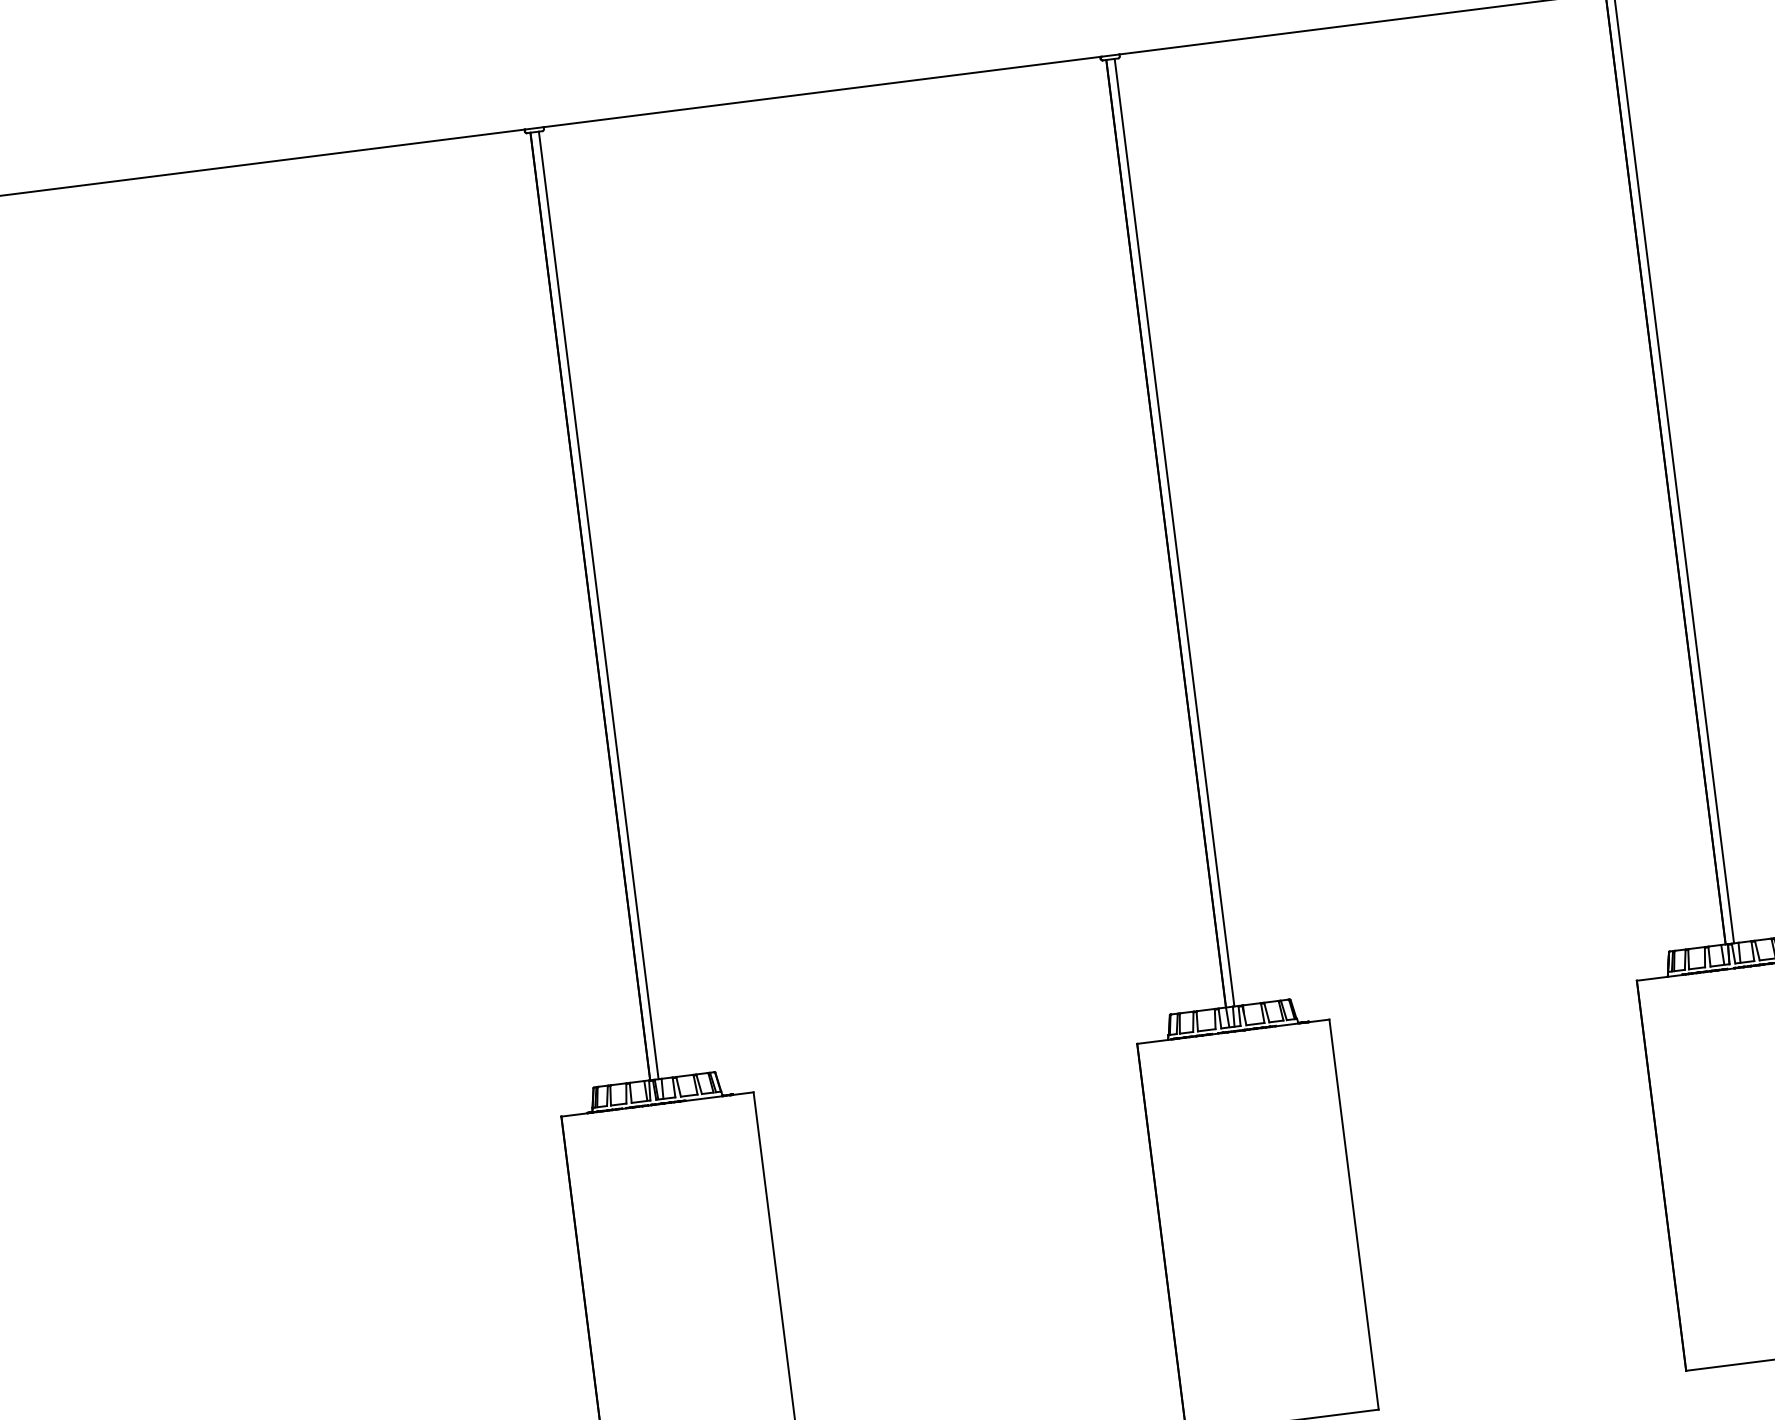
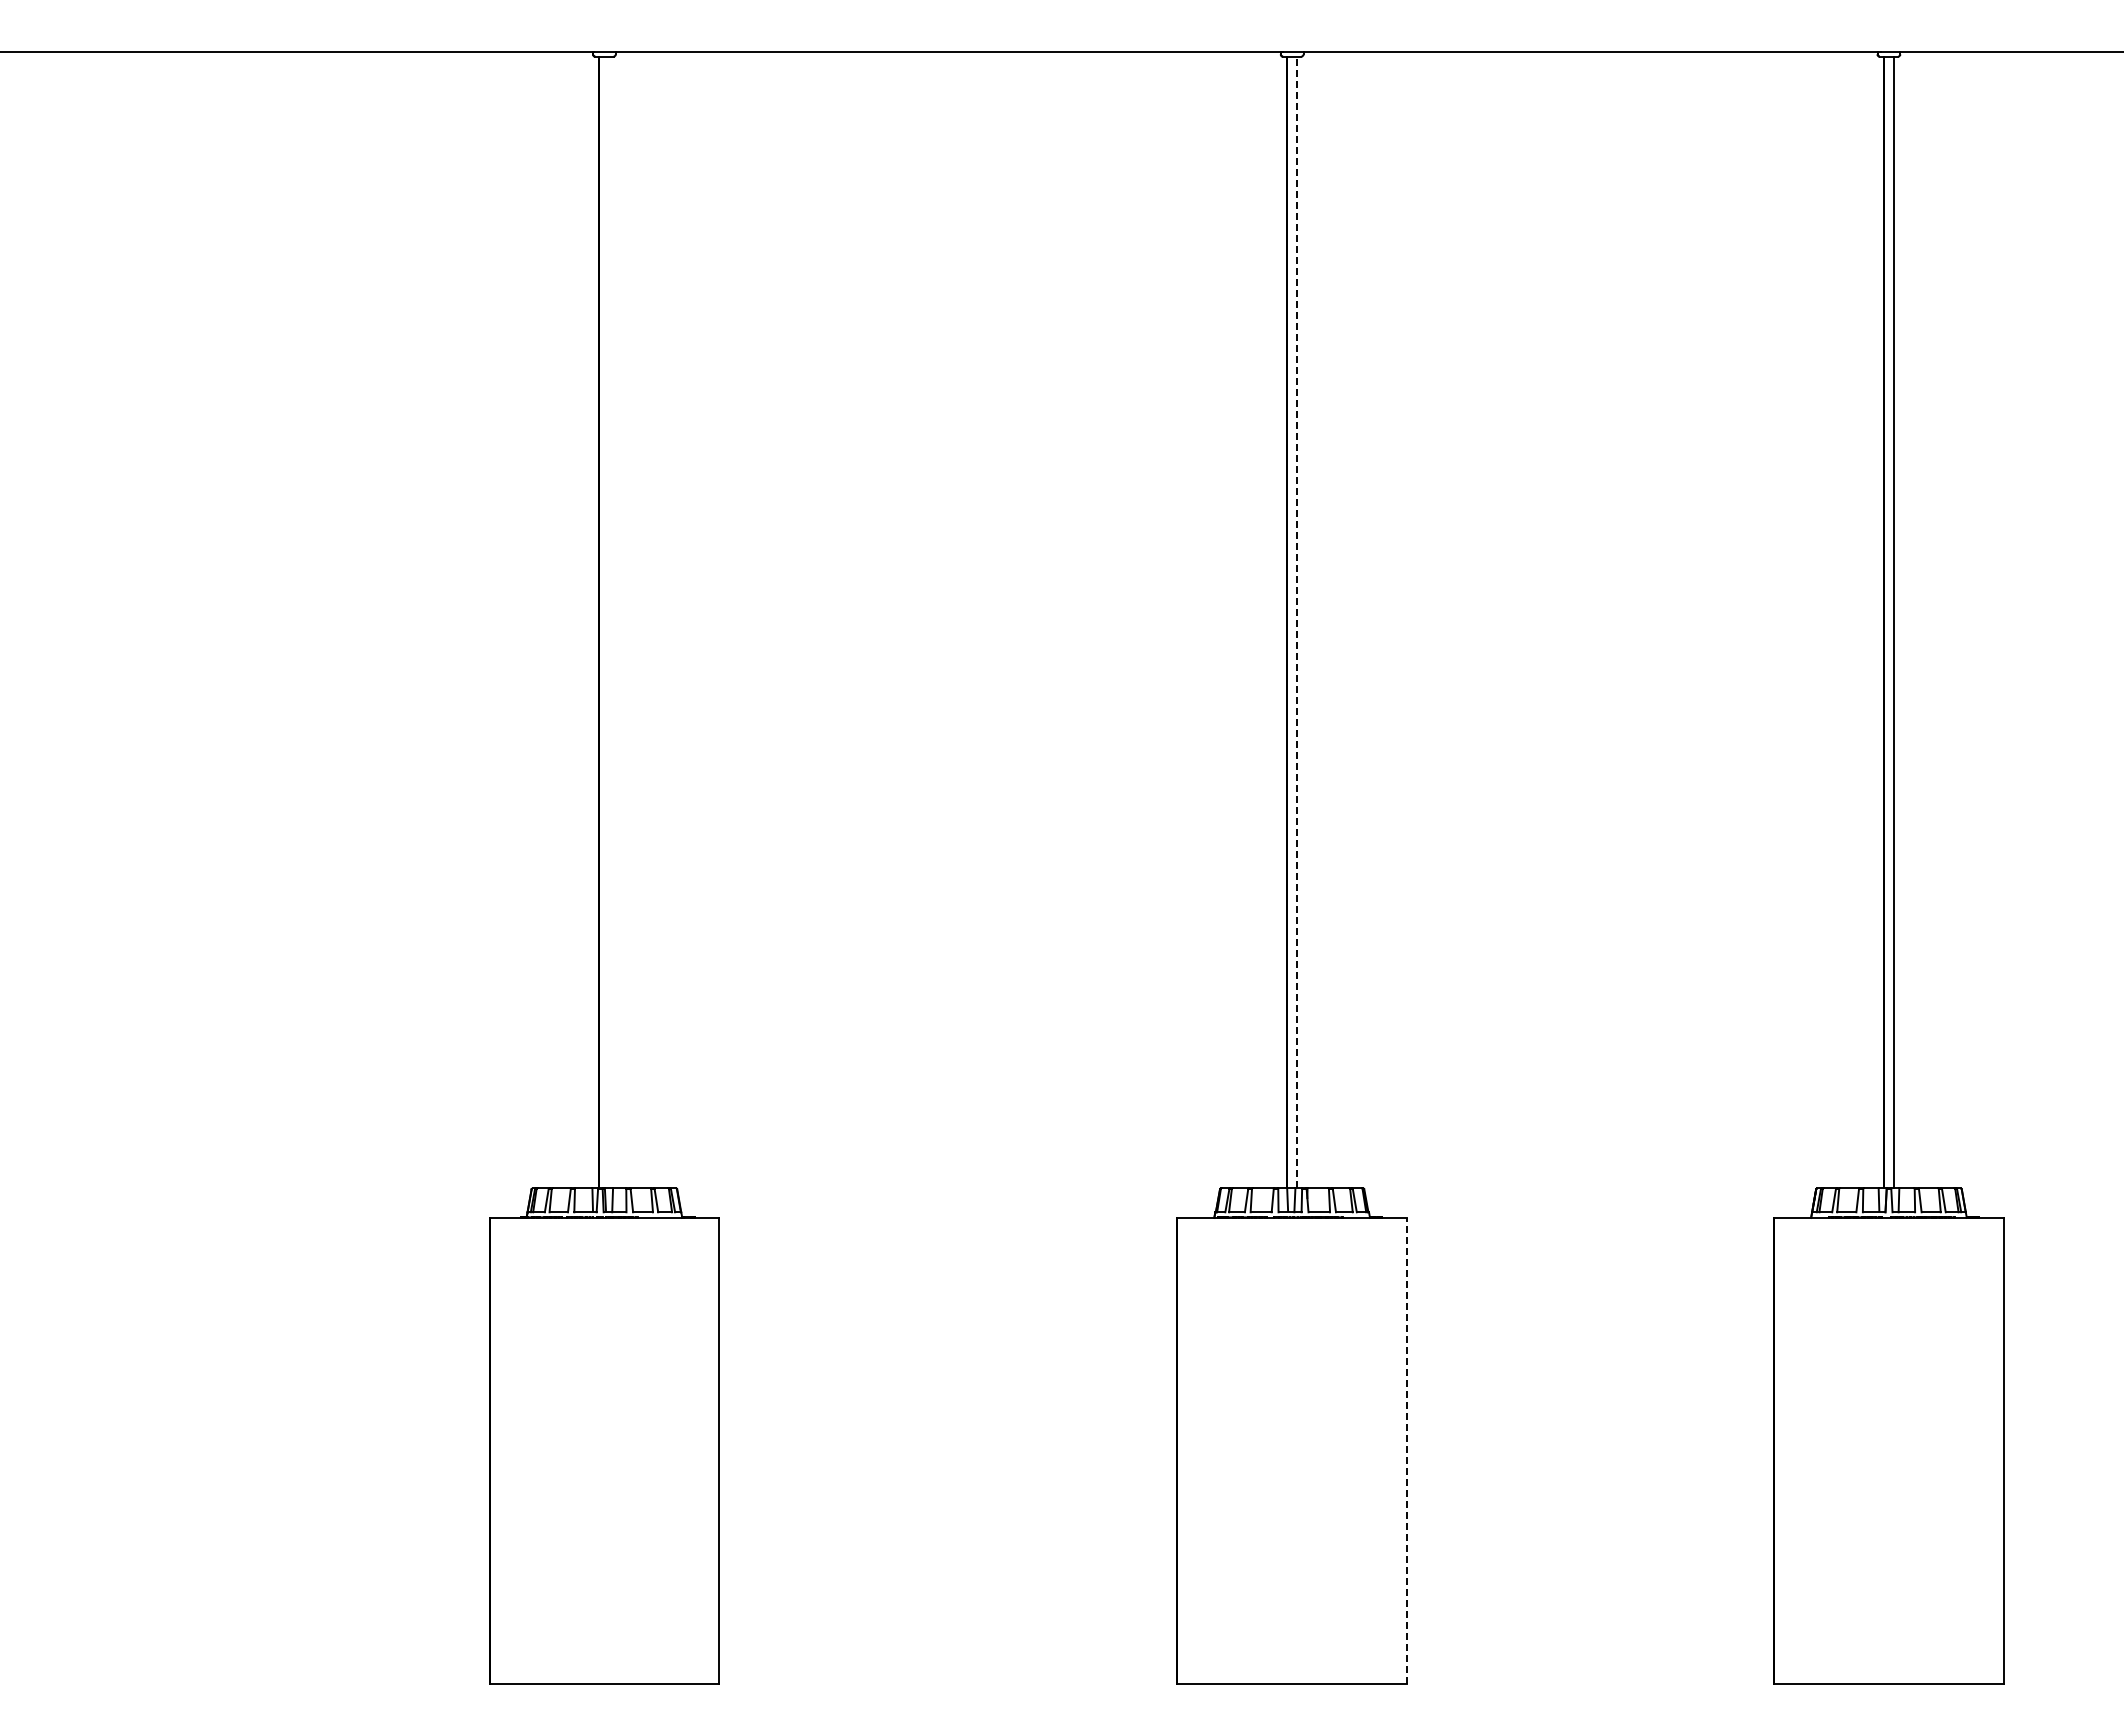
line: (1174, 532) -> (1297, 622), solid -> dashed
line: (598, 605) -> (609, 622), removed
line: (1353, 1214) -> (1406, 1450), solid -> dashed

